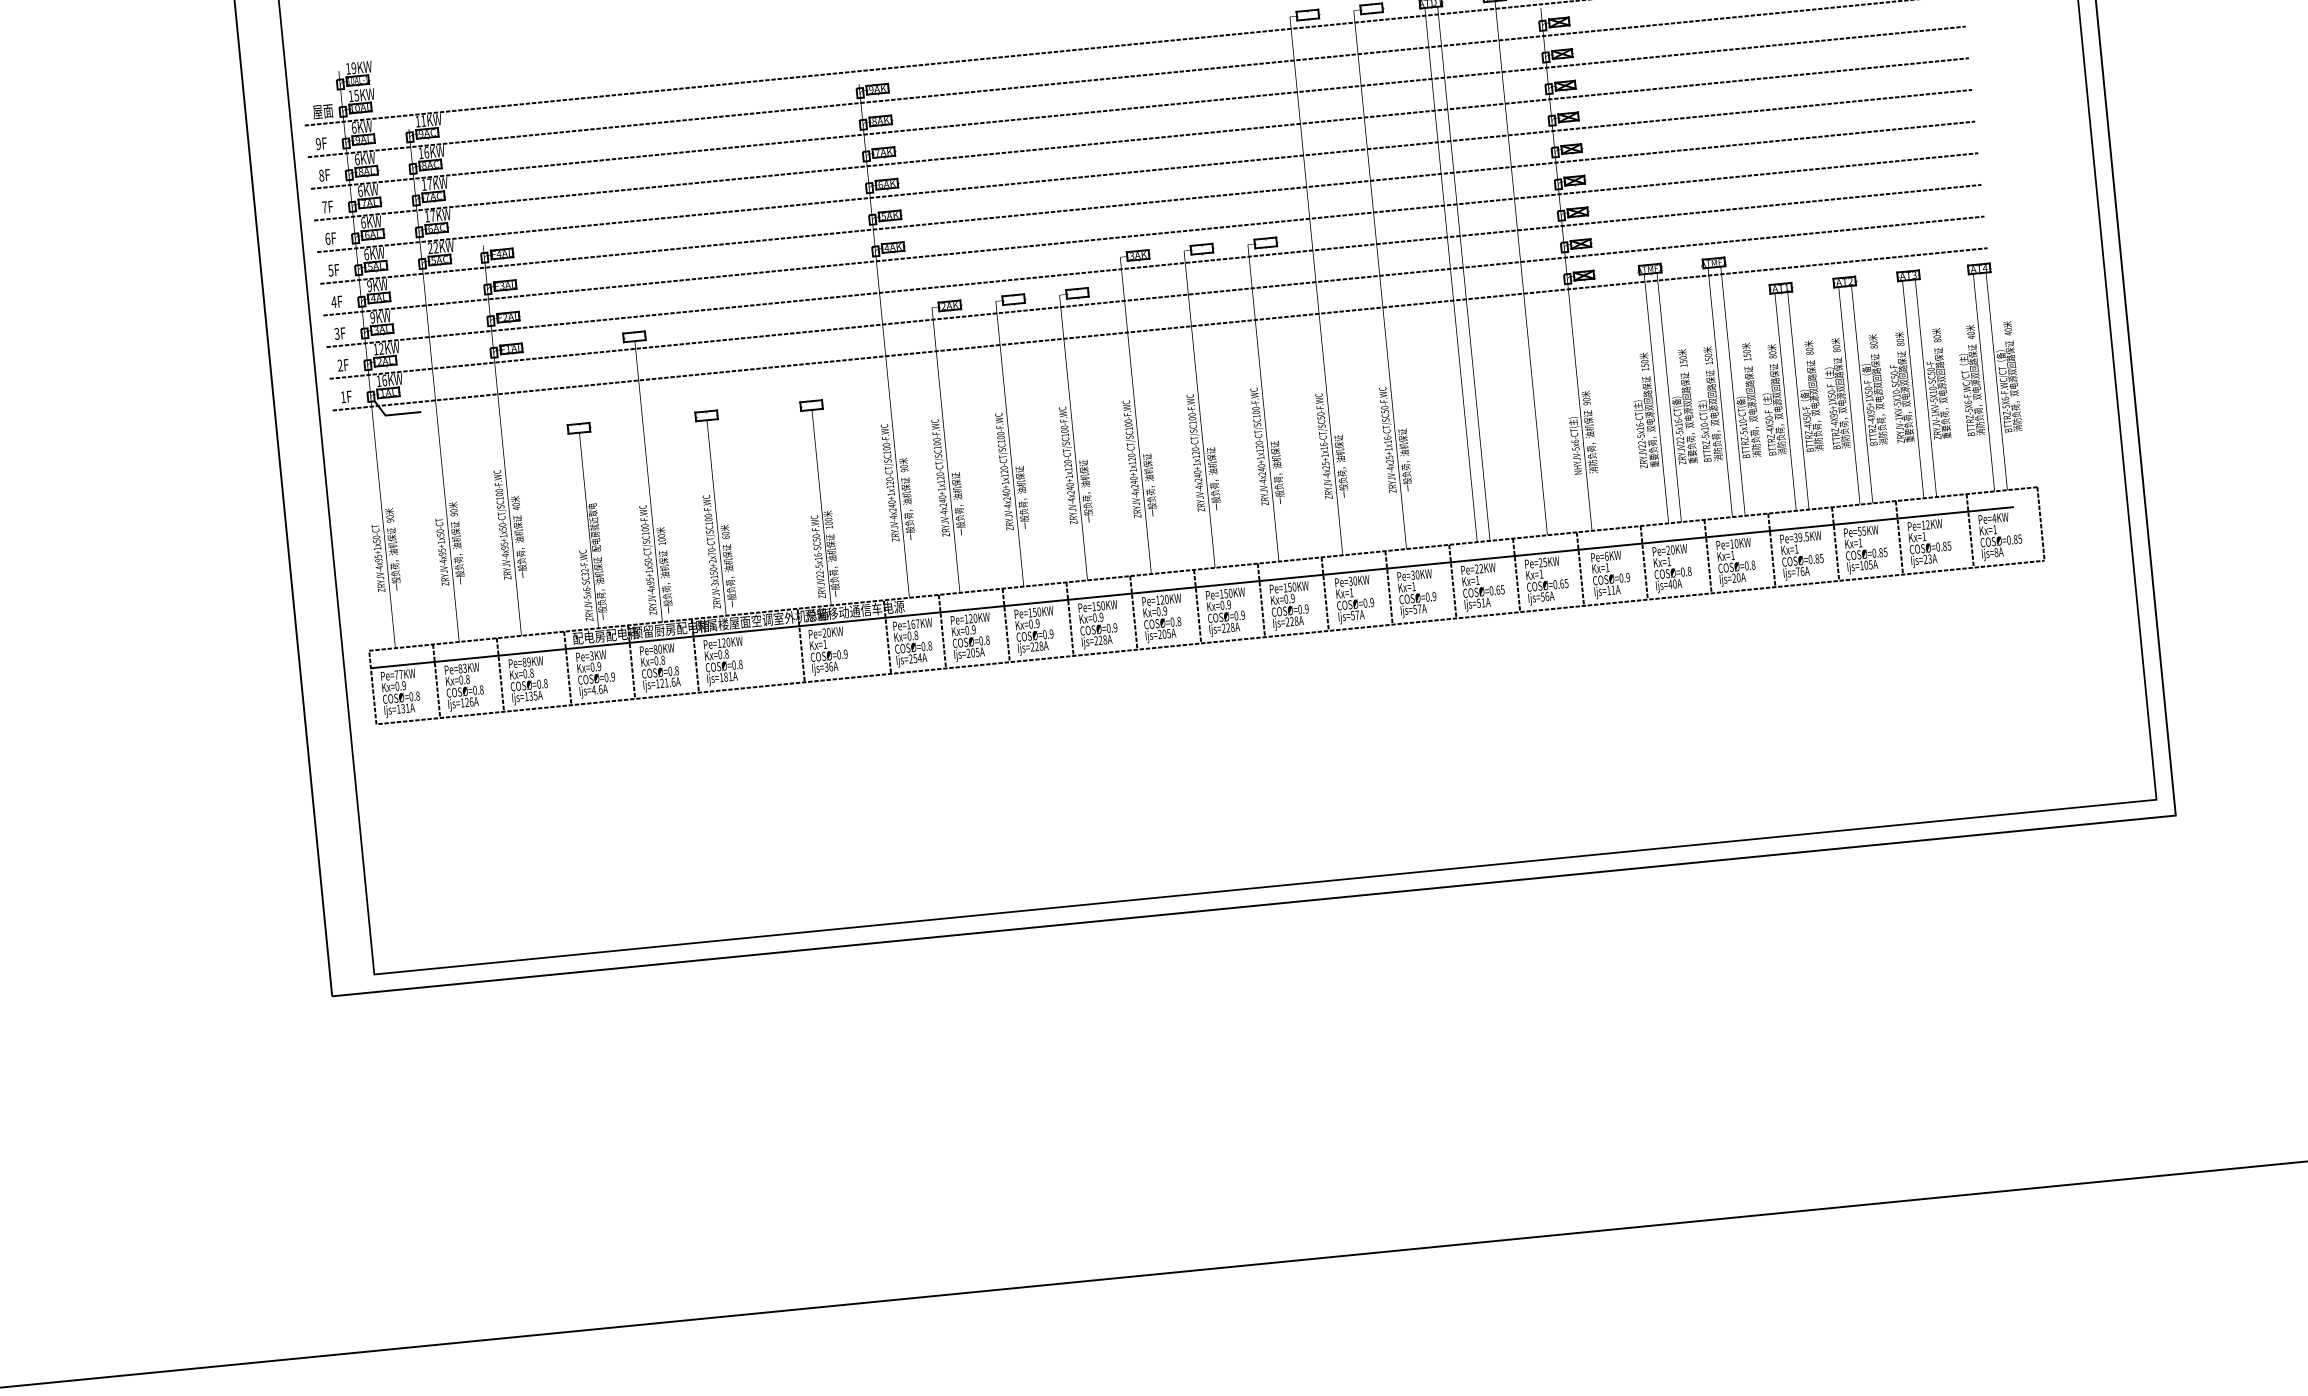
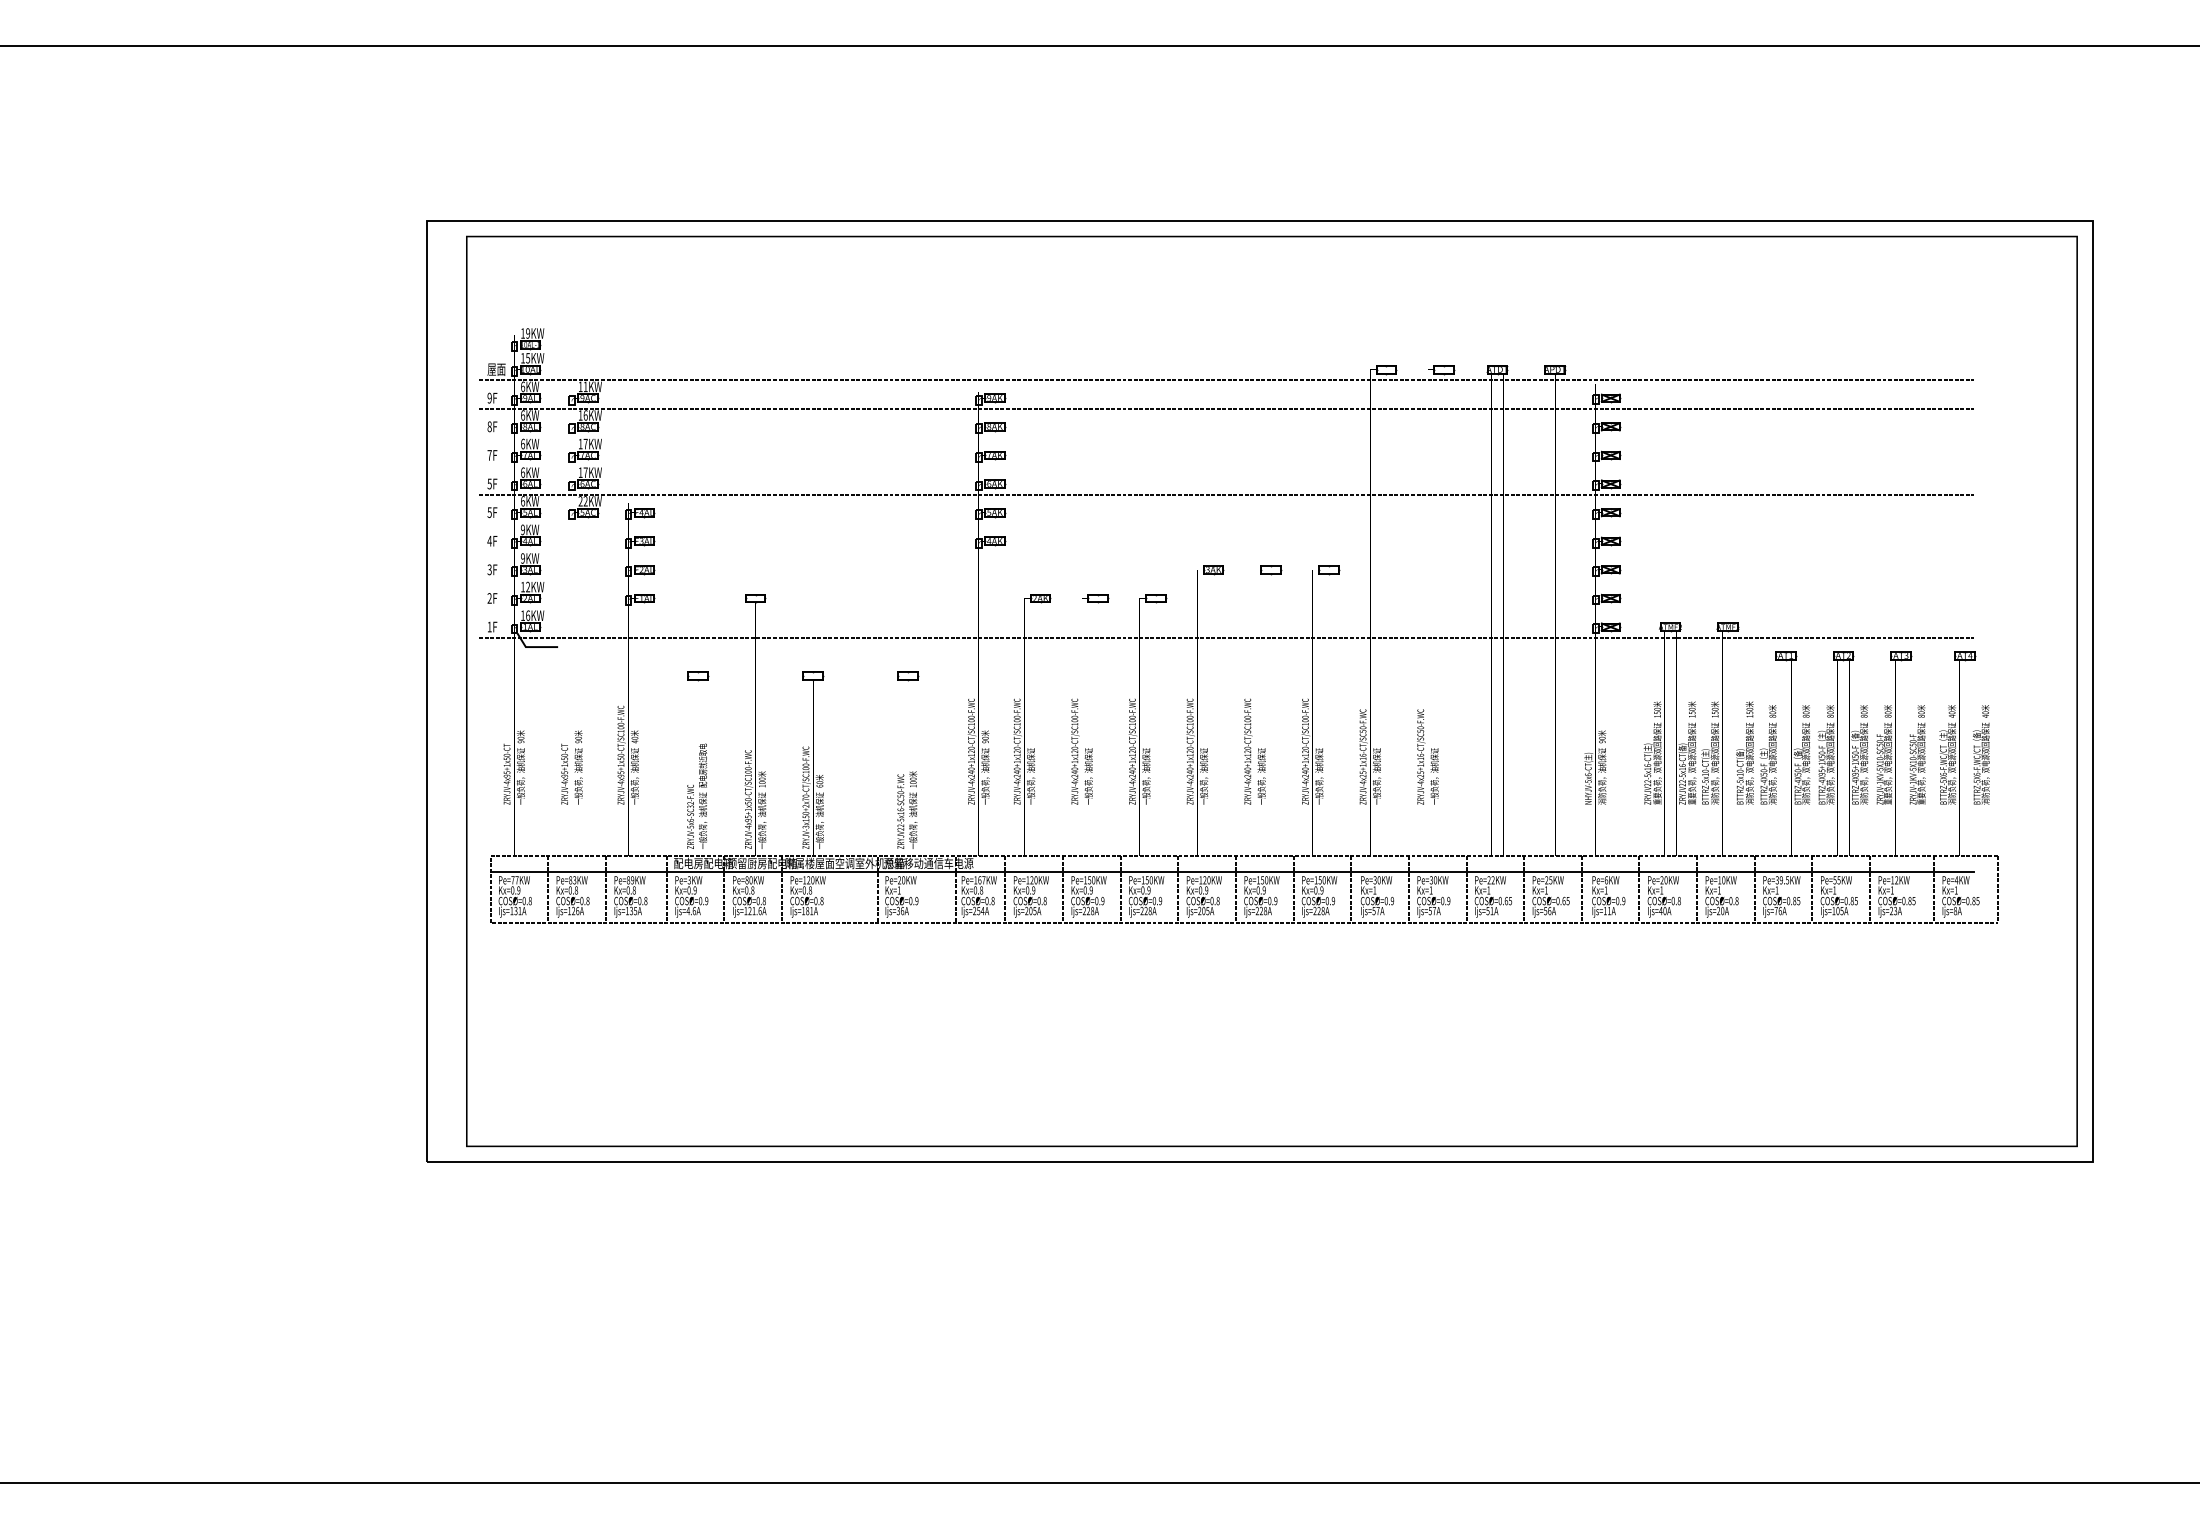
line: (1138, 107) -> (1226, 437), removed
line: (1141, 139) -> (1226, 466), removed
line: (1147, 202) -> (1226, 523), removed
line: (1150, 234) -> (1226, 552), removed
text: (327, 238) -> (489, 483), 6F -> 5F
line: (1153, 265) -> (1226, 580), removed
line: (1156, 297) -> (1226, 609), removed

